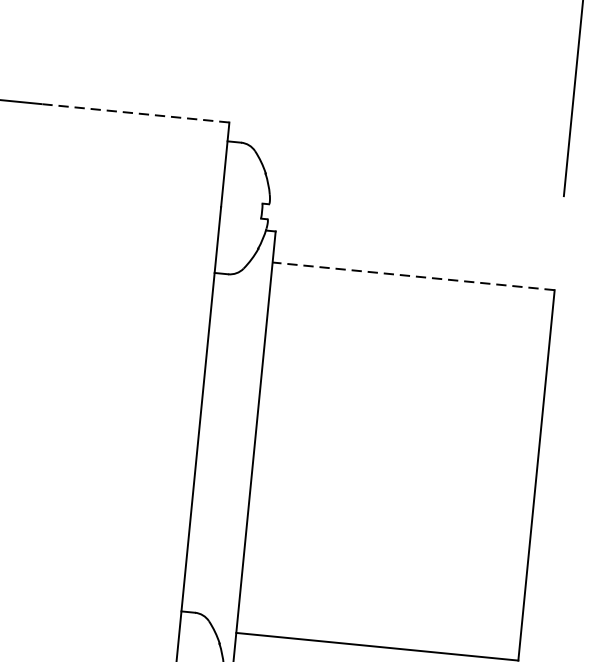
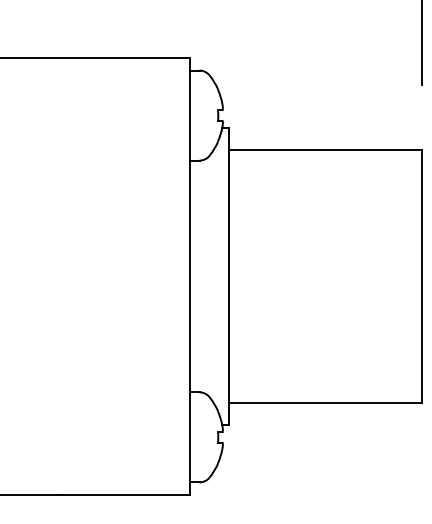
line: (134, 112) -> (125, 57), dashed -> solid
line: (413, 276) -> (325, 149), dashed -> solid

